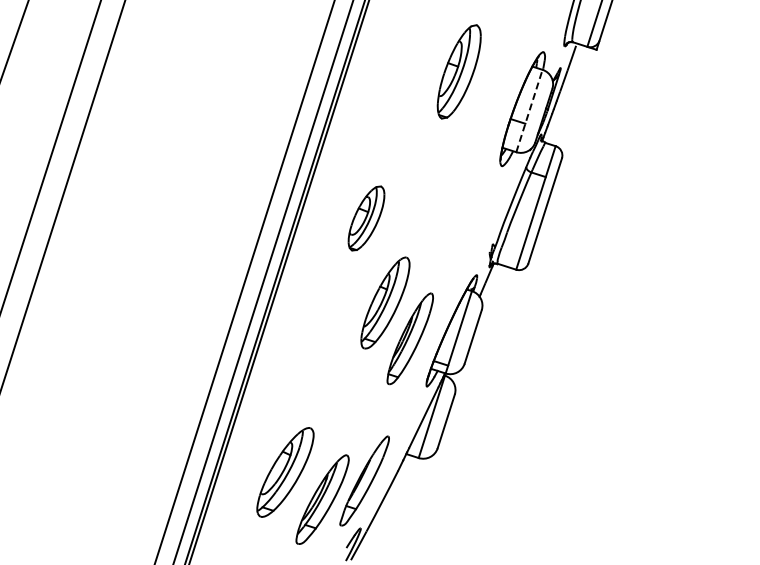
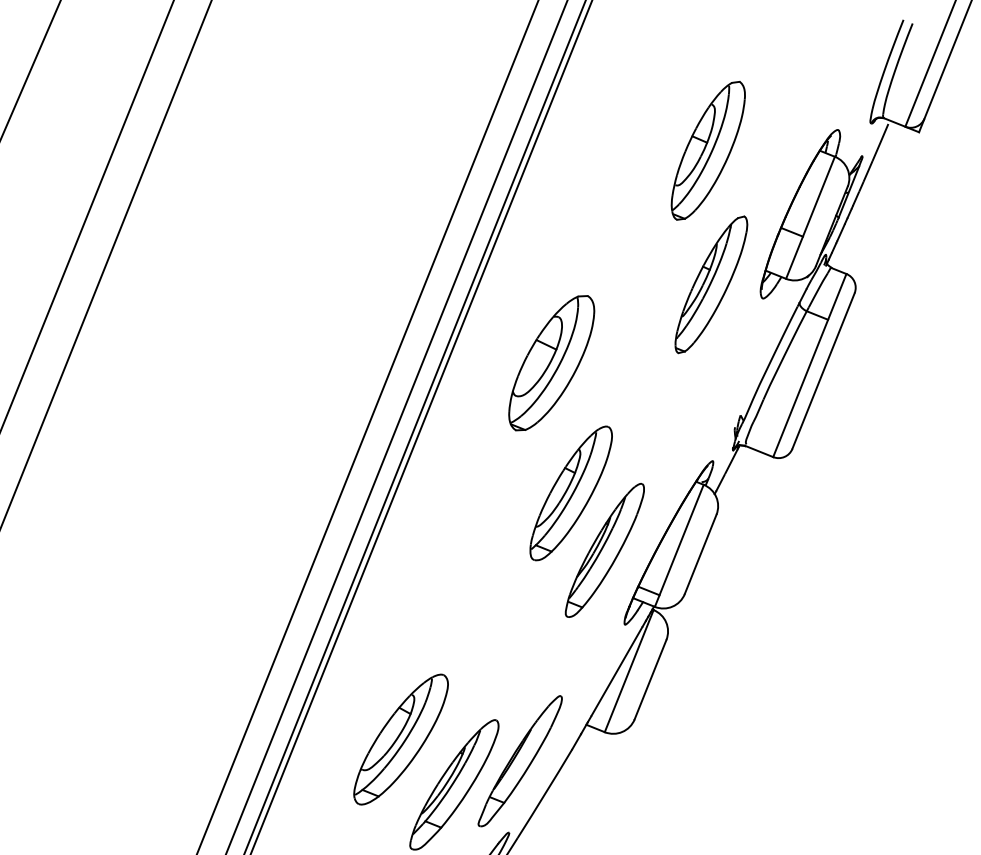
line: (529, 110) -> (810, 217), dashed -> solid
part: (467, 159) -> (711, 284), added
part: (366, 218) -> (551, 363), size x1.43

